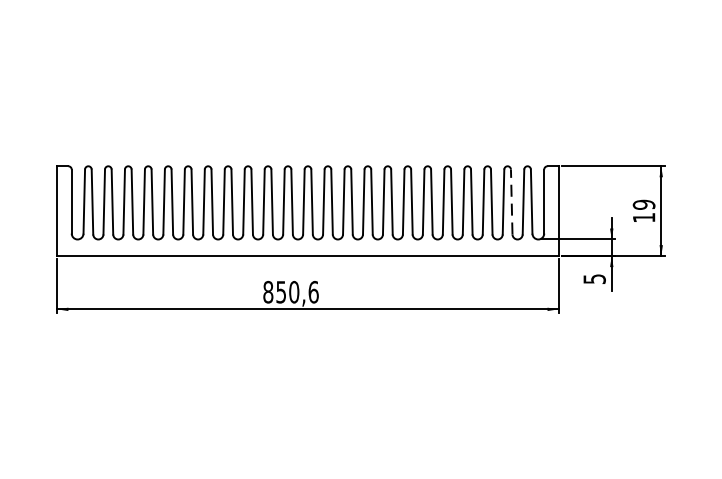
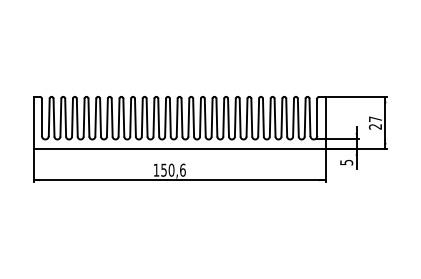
line: (512, 201) -> (298, 117), dashed -> solid
text: (642, 210) -> (374, 122), 19 -> 27
text: (268, 290) -> (156, 169), 850,6 -> 150,6

